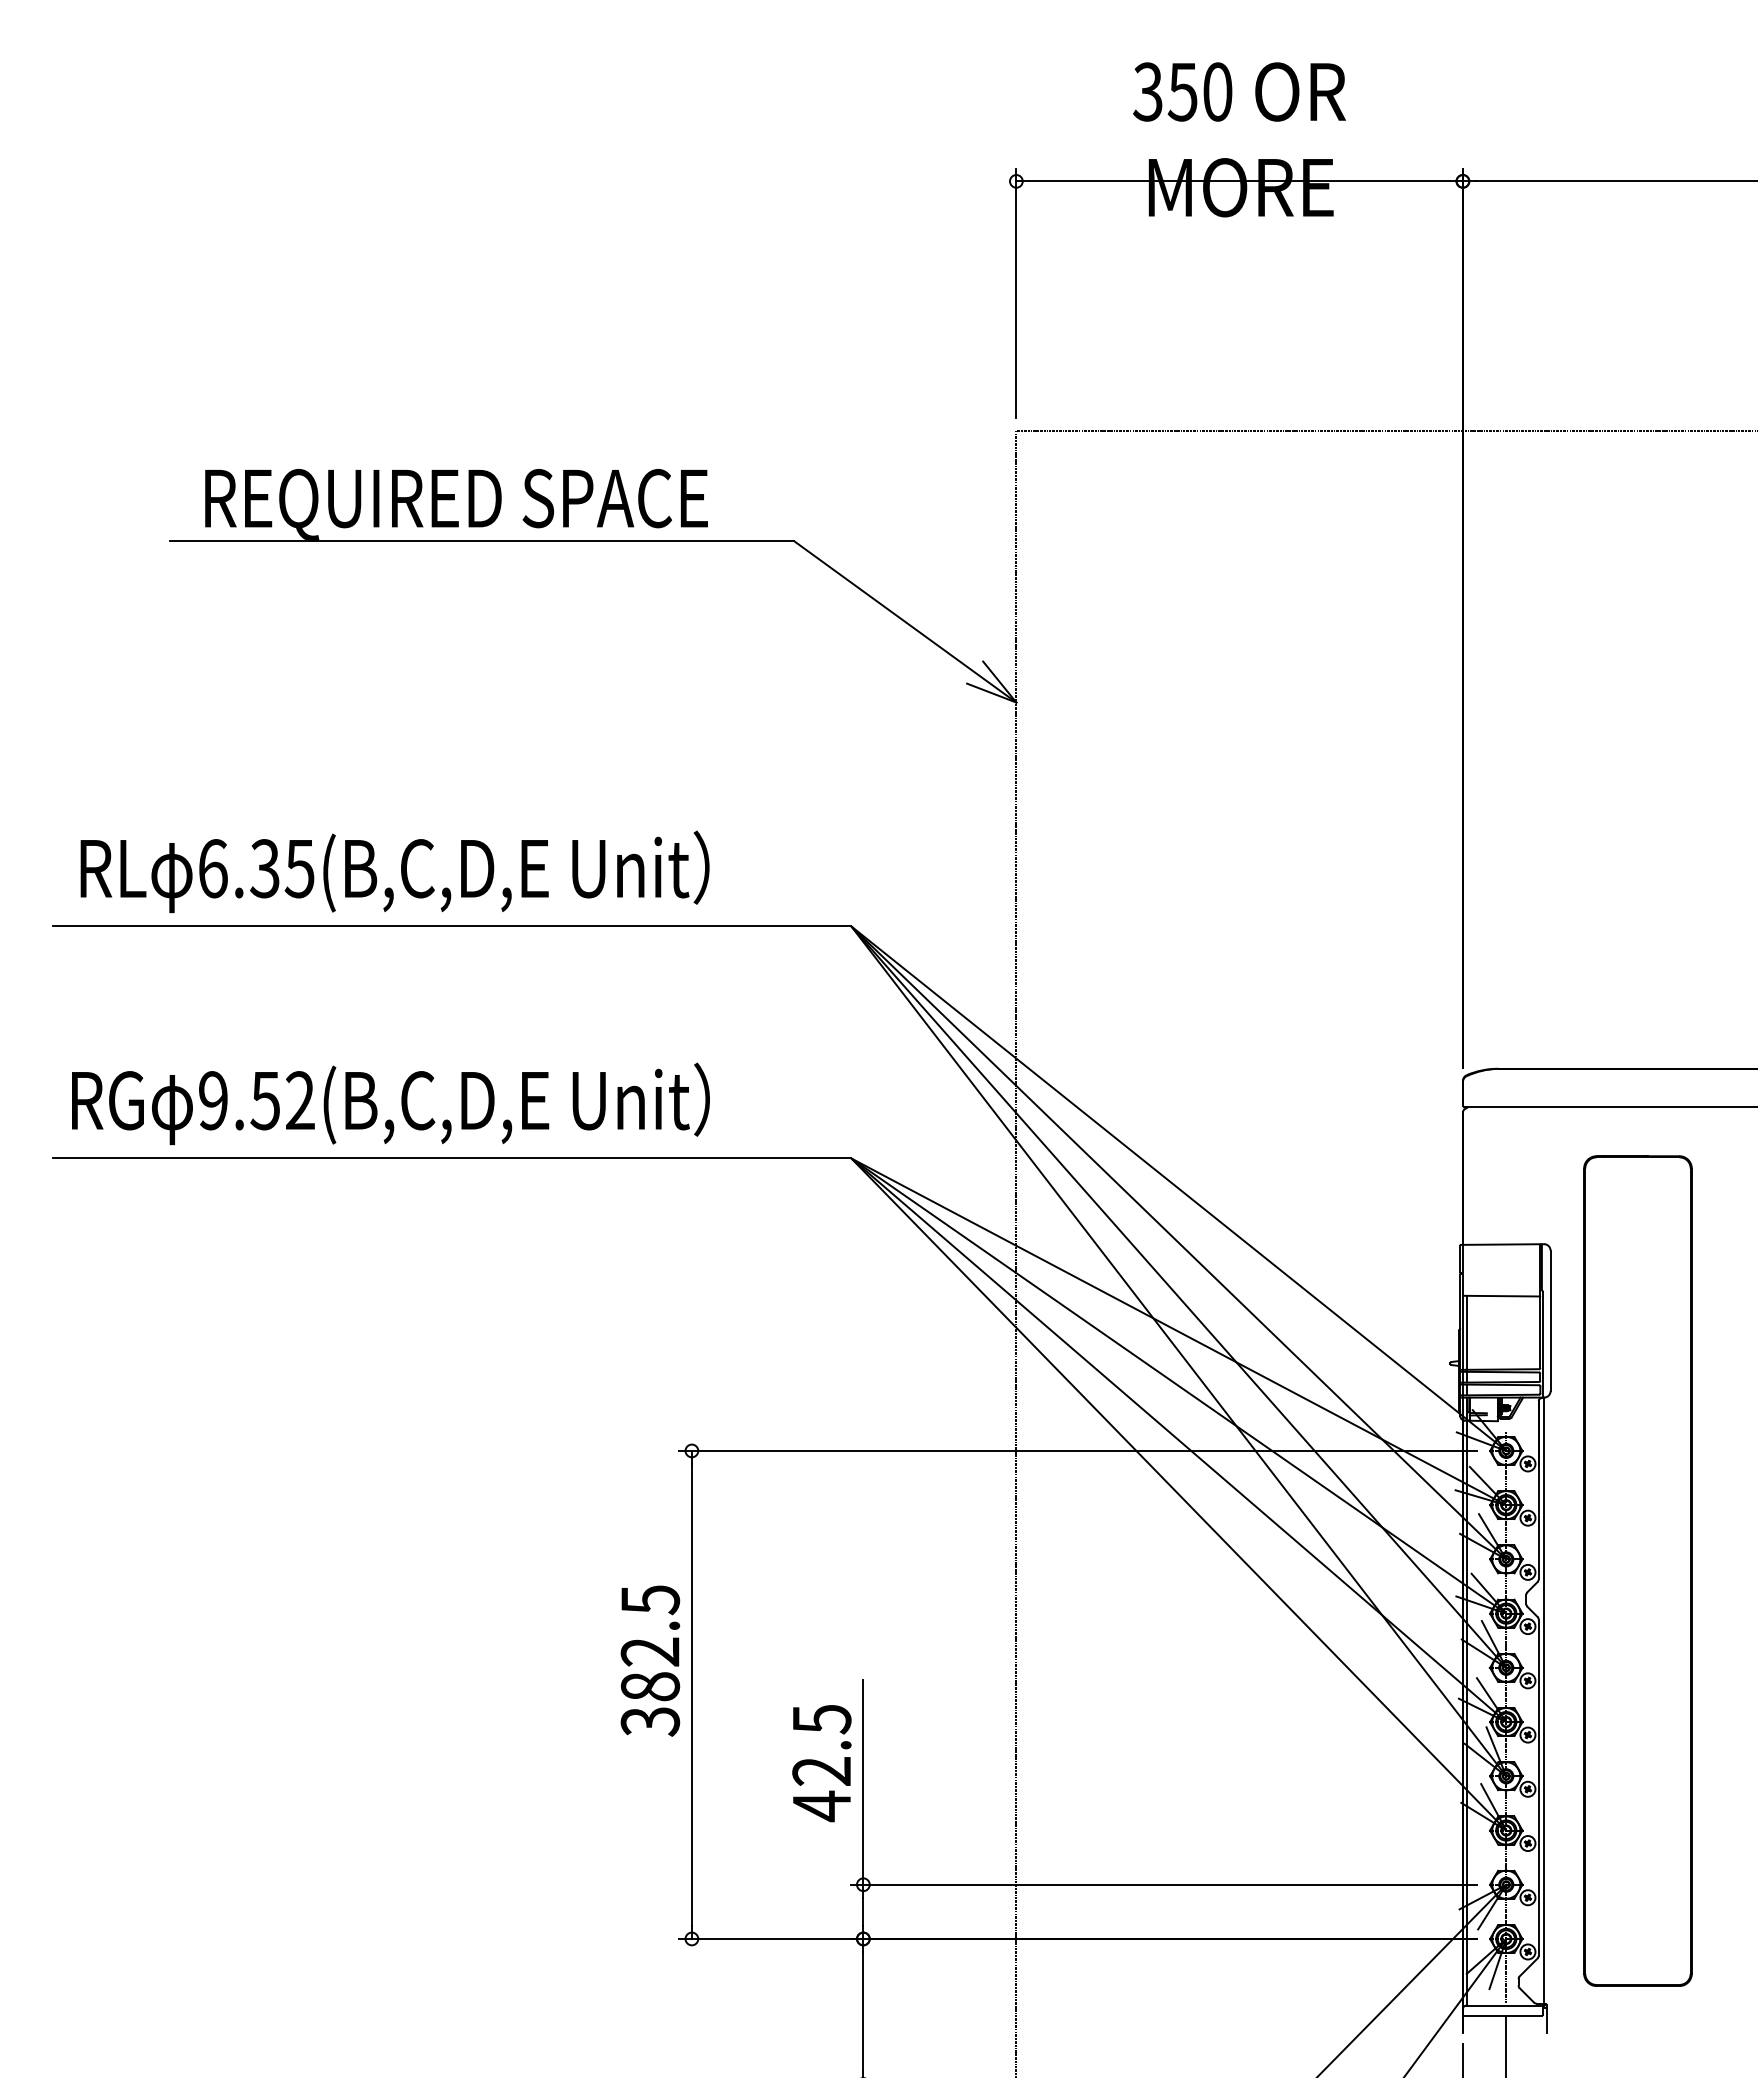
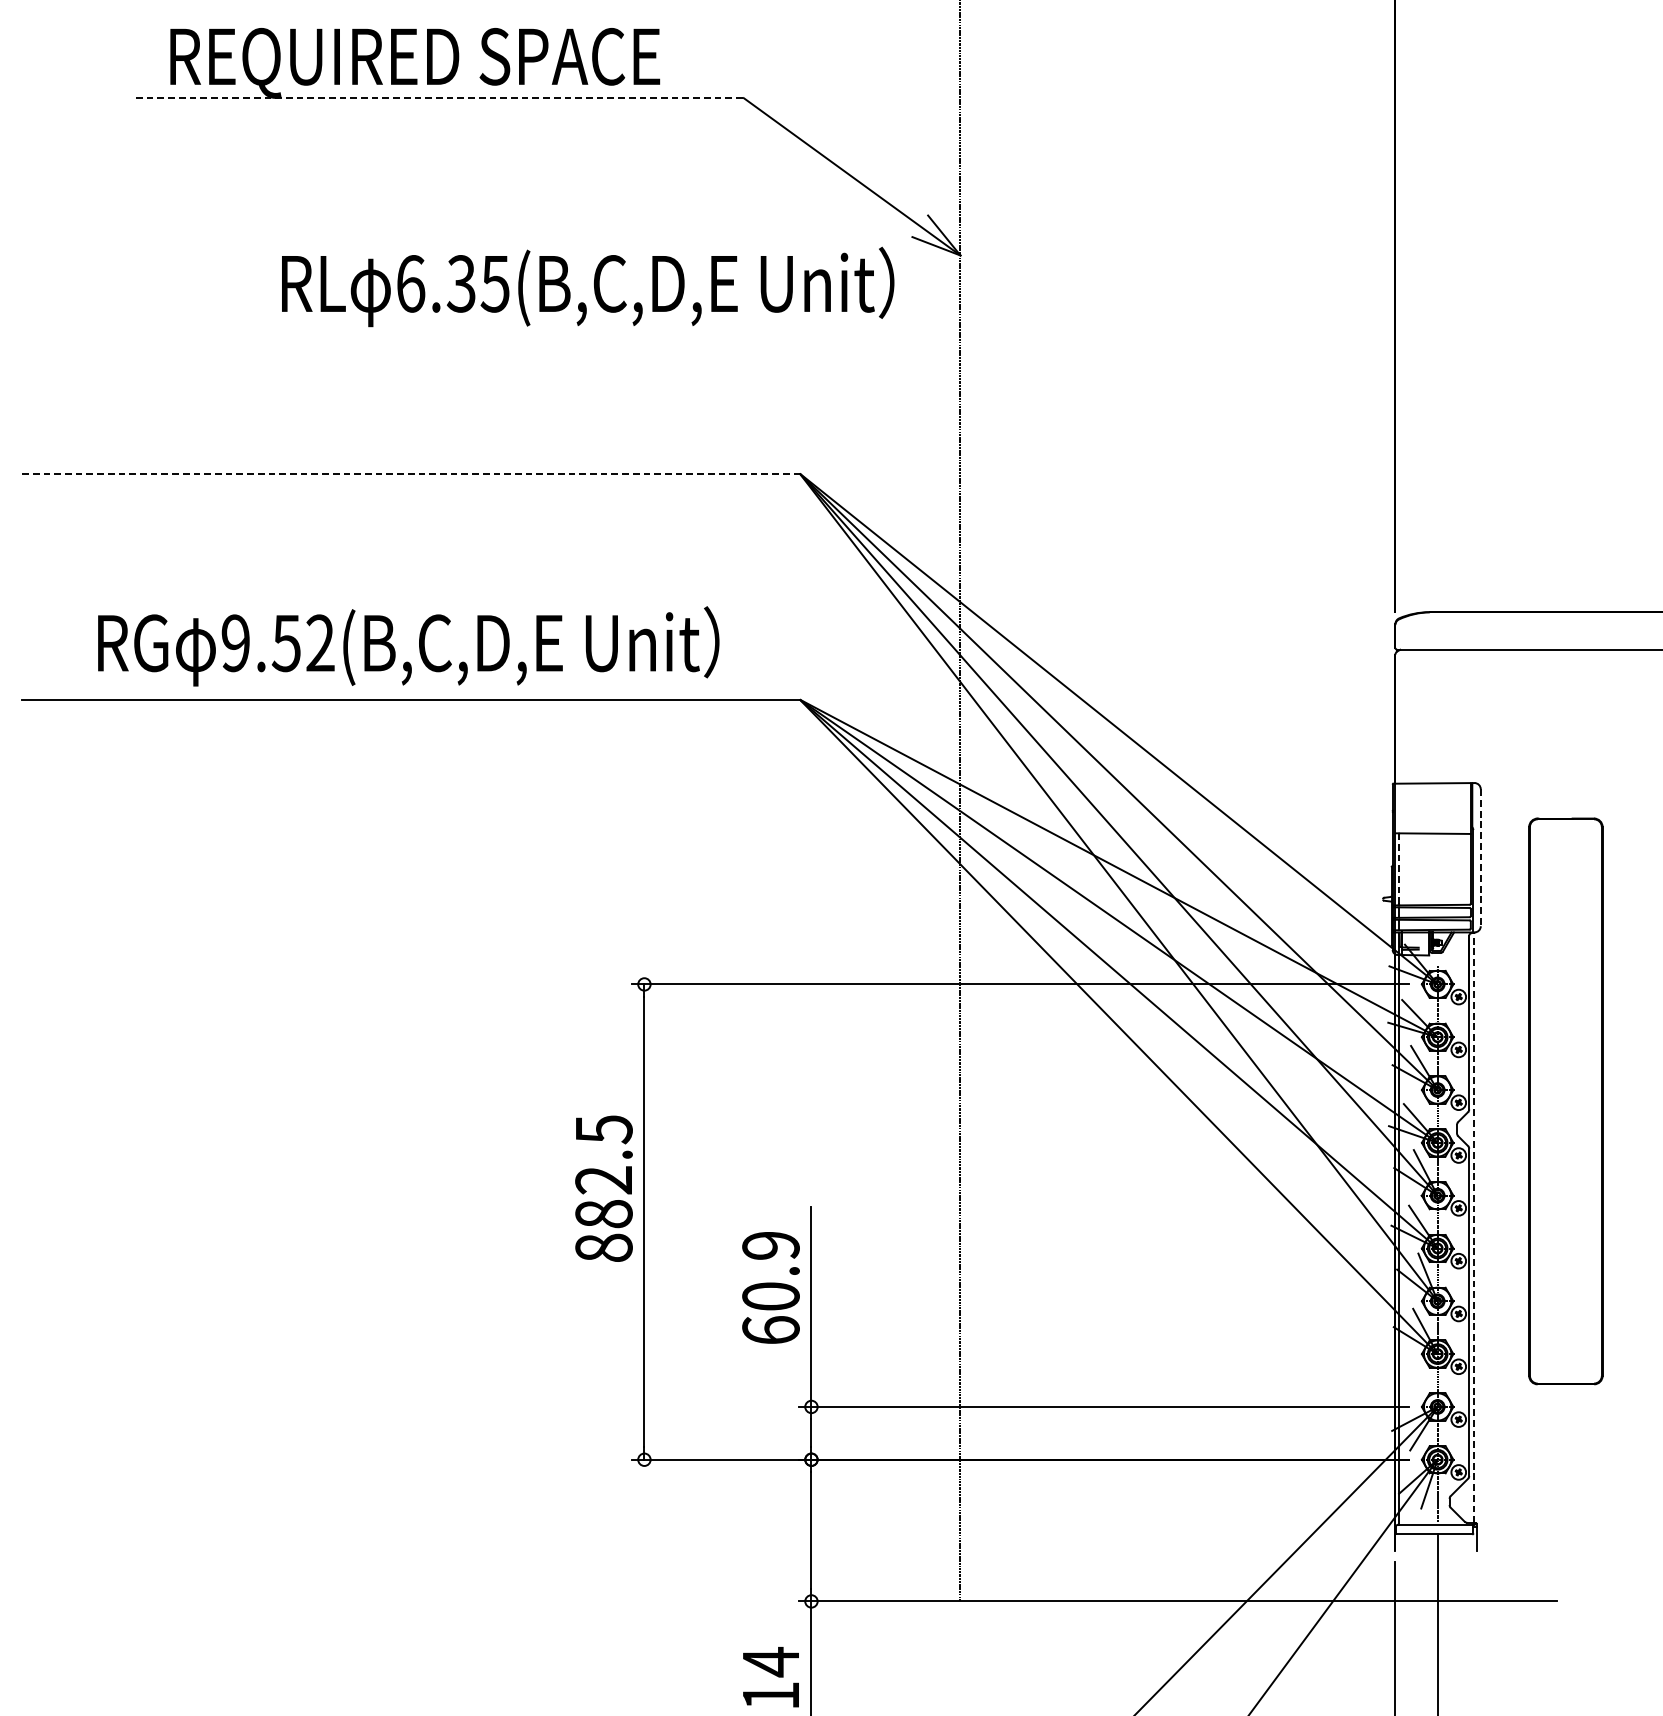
line: (482, 541) -> (440, 98), solid -> dashed
text: (394, 871) -> (587, 286), moved
line: (452, 926) -> (411, 473), solid -> dashed
text: (390, 1103) -> (408, 646), moved
line: (1550, 1321) -> (1480, 858), solid -> dashed
line: (1467, 1332) -> (1399, 869), solid -> dashed
part: (1637, 1570) -> (1565, 1100), size x0.7
line: (1543, 1700) -> (1473, 1227), solid -> dashed
text: (650, 1721) -> (604, 1247), 382.5 -> 882.5
text: (821, 1763) -> (770, 1288), 42.5 -> 60.9

